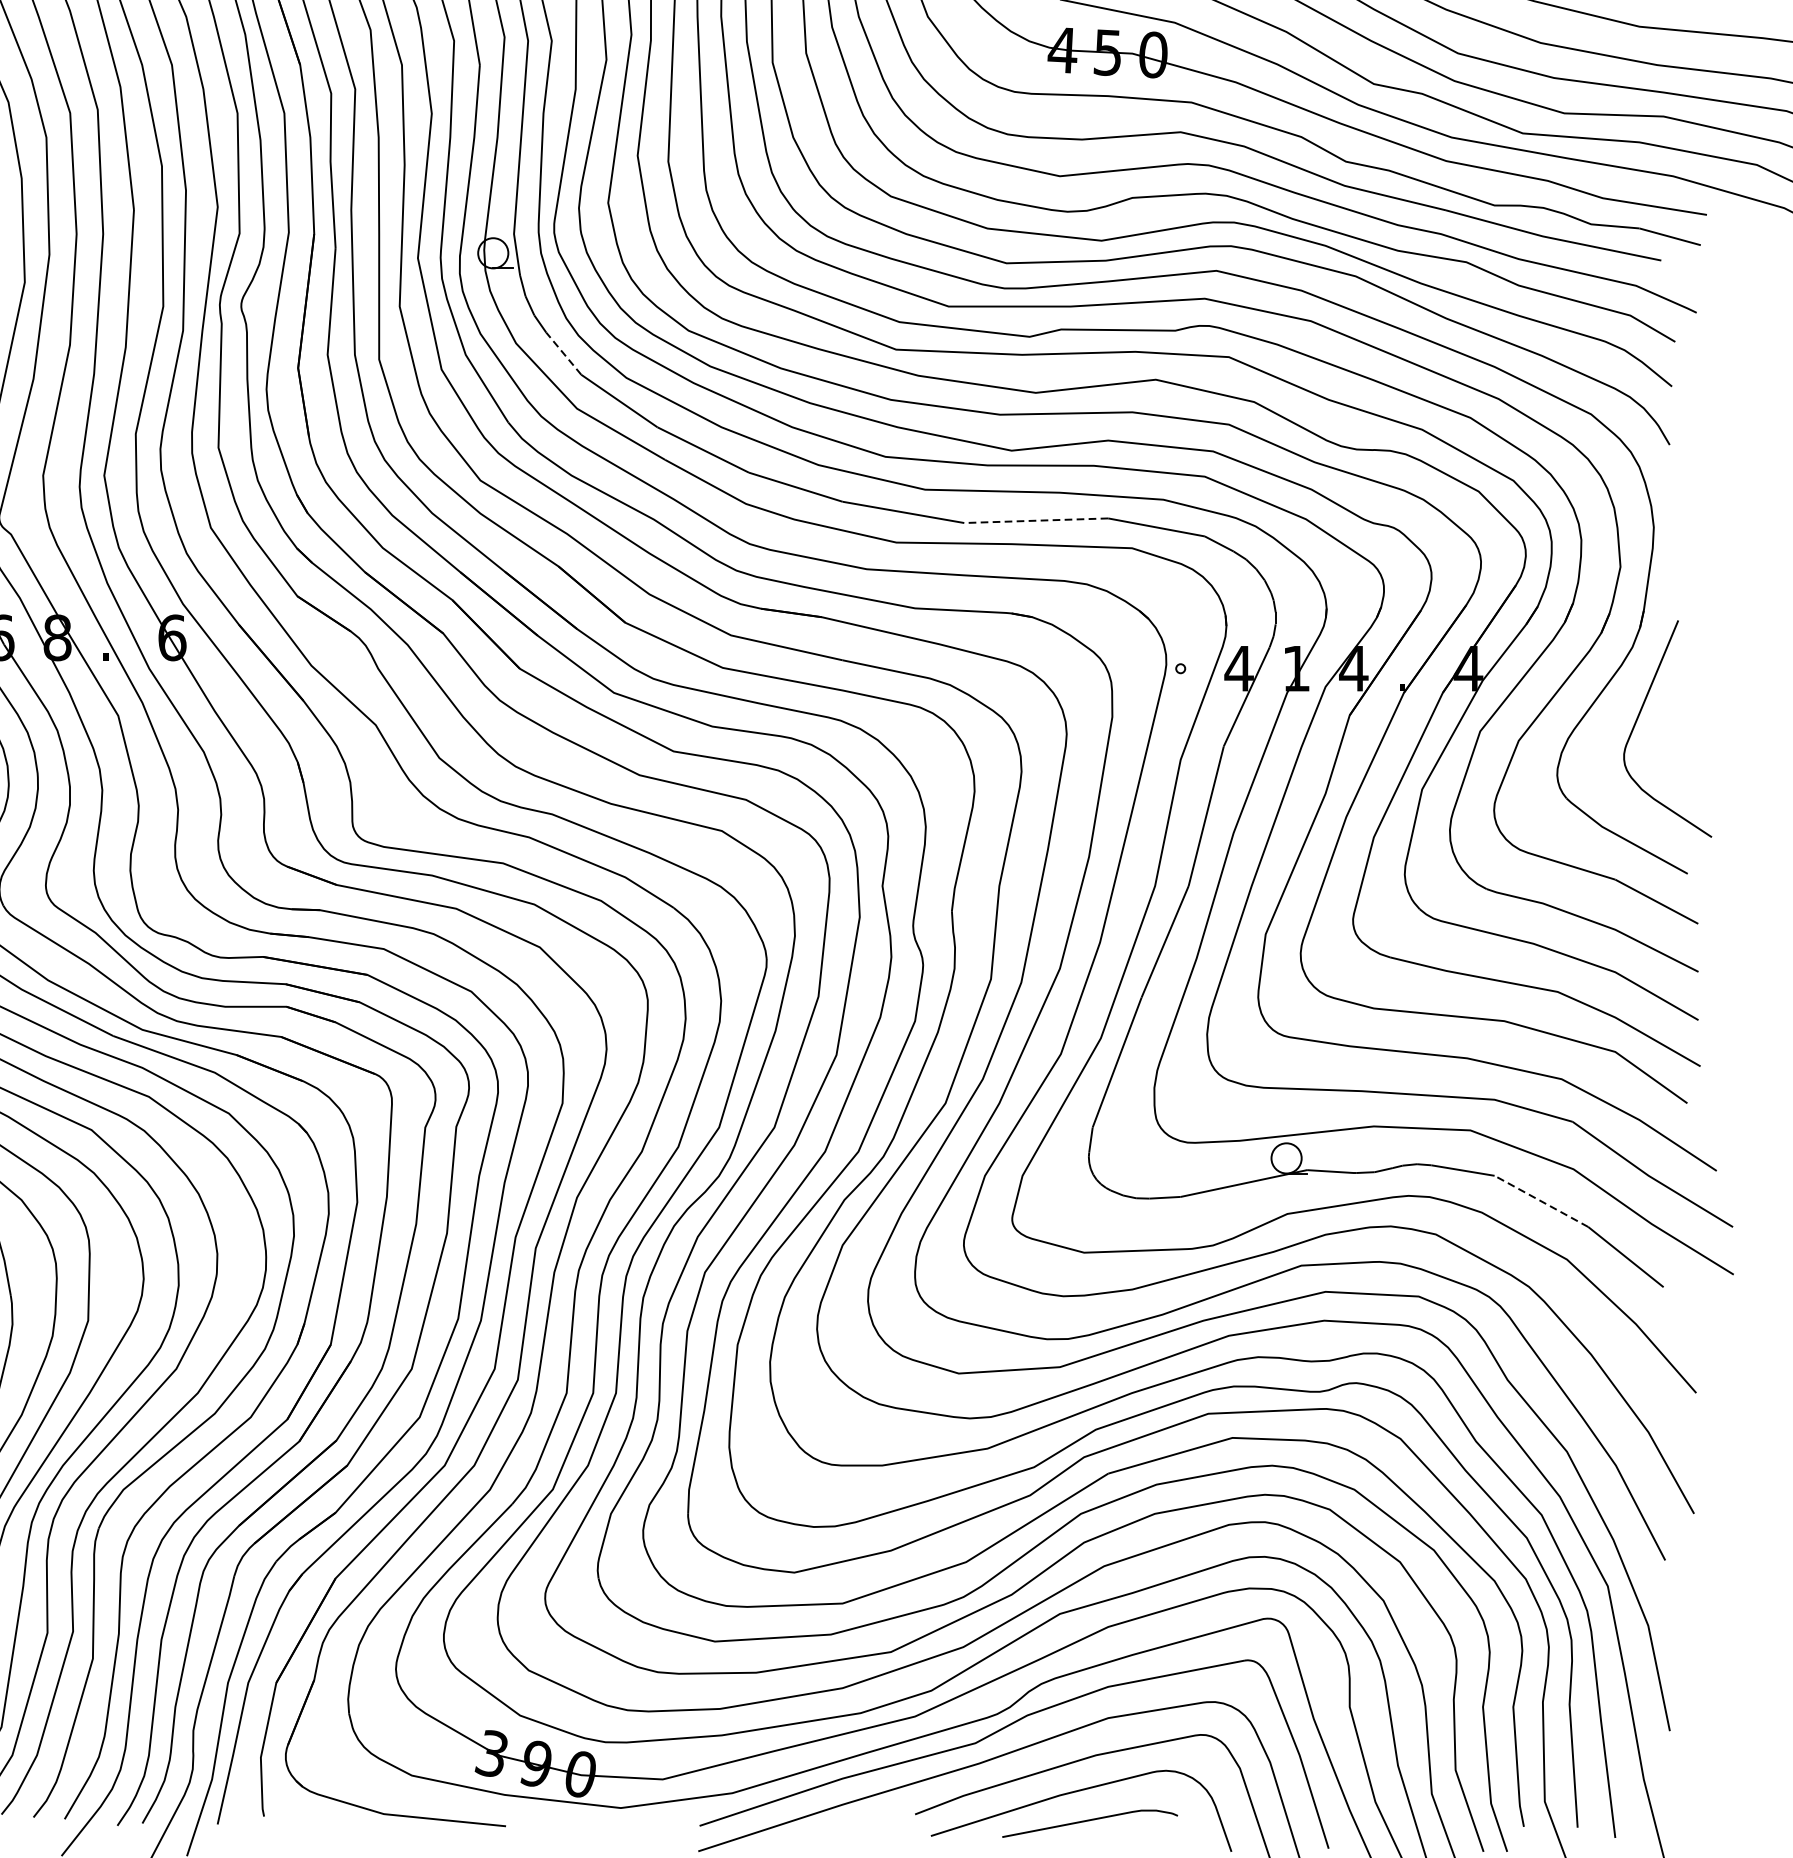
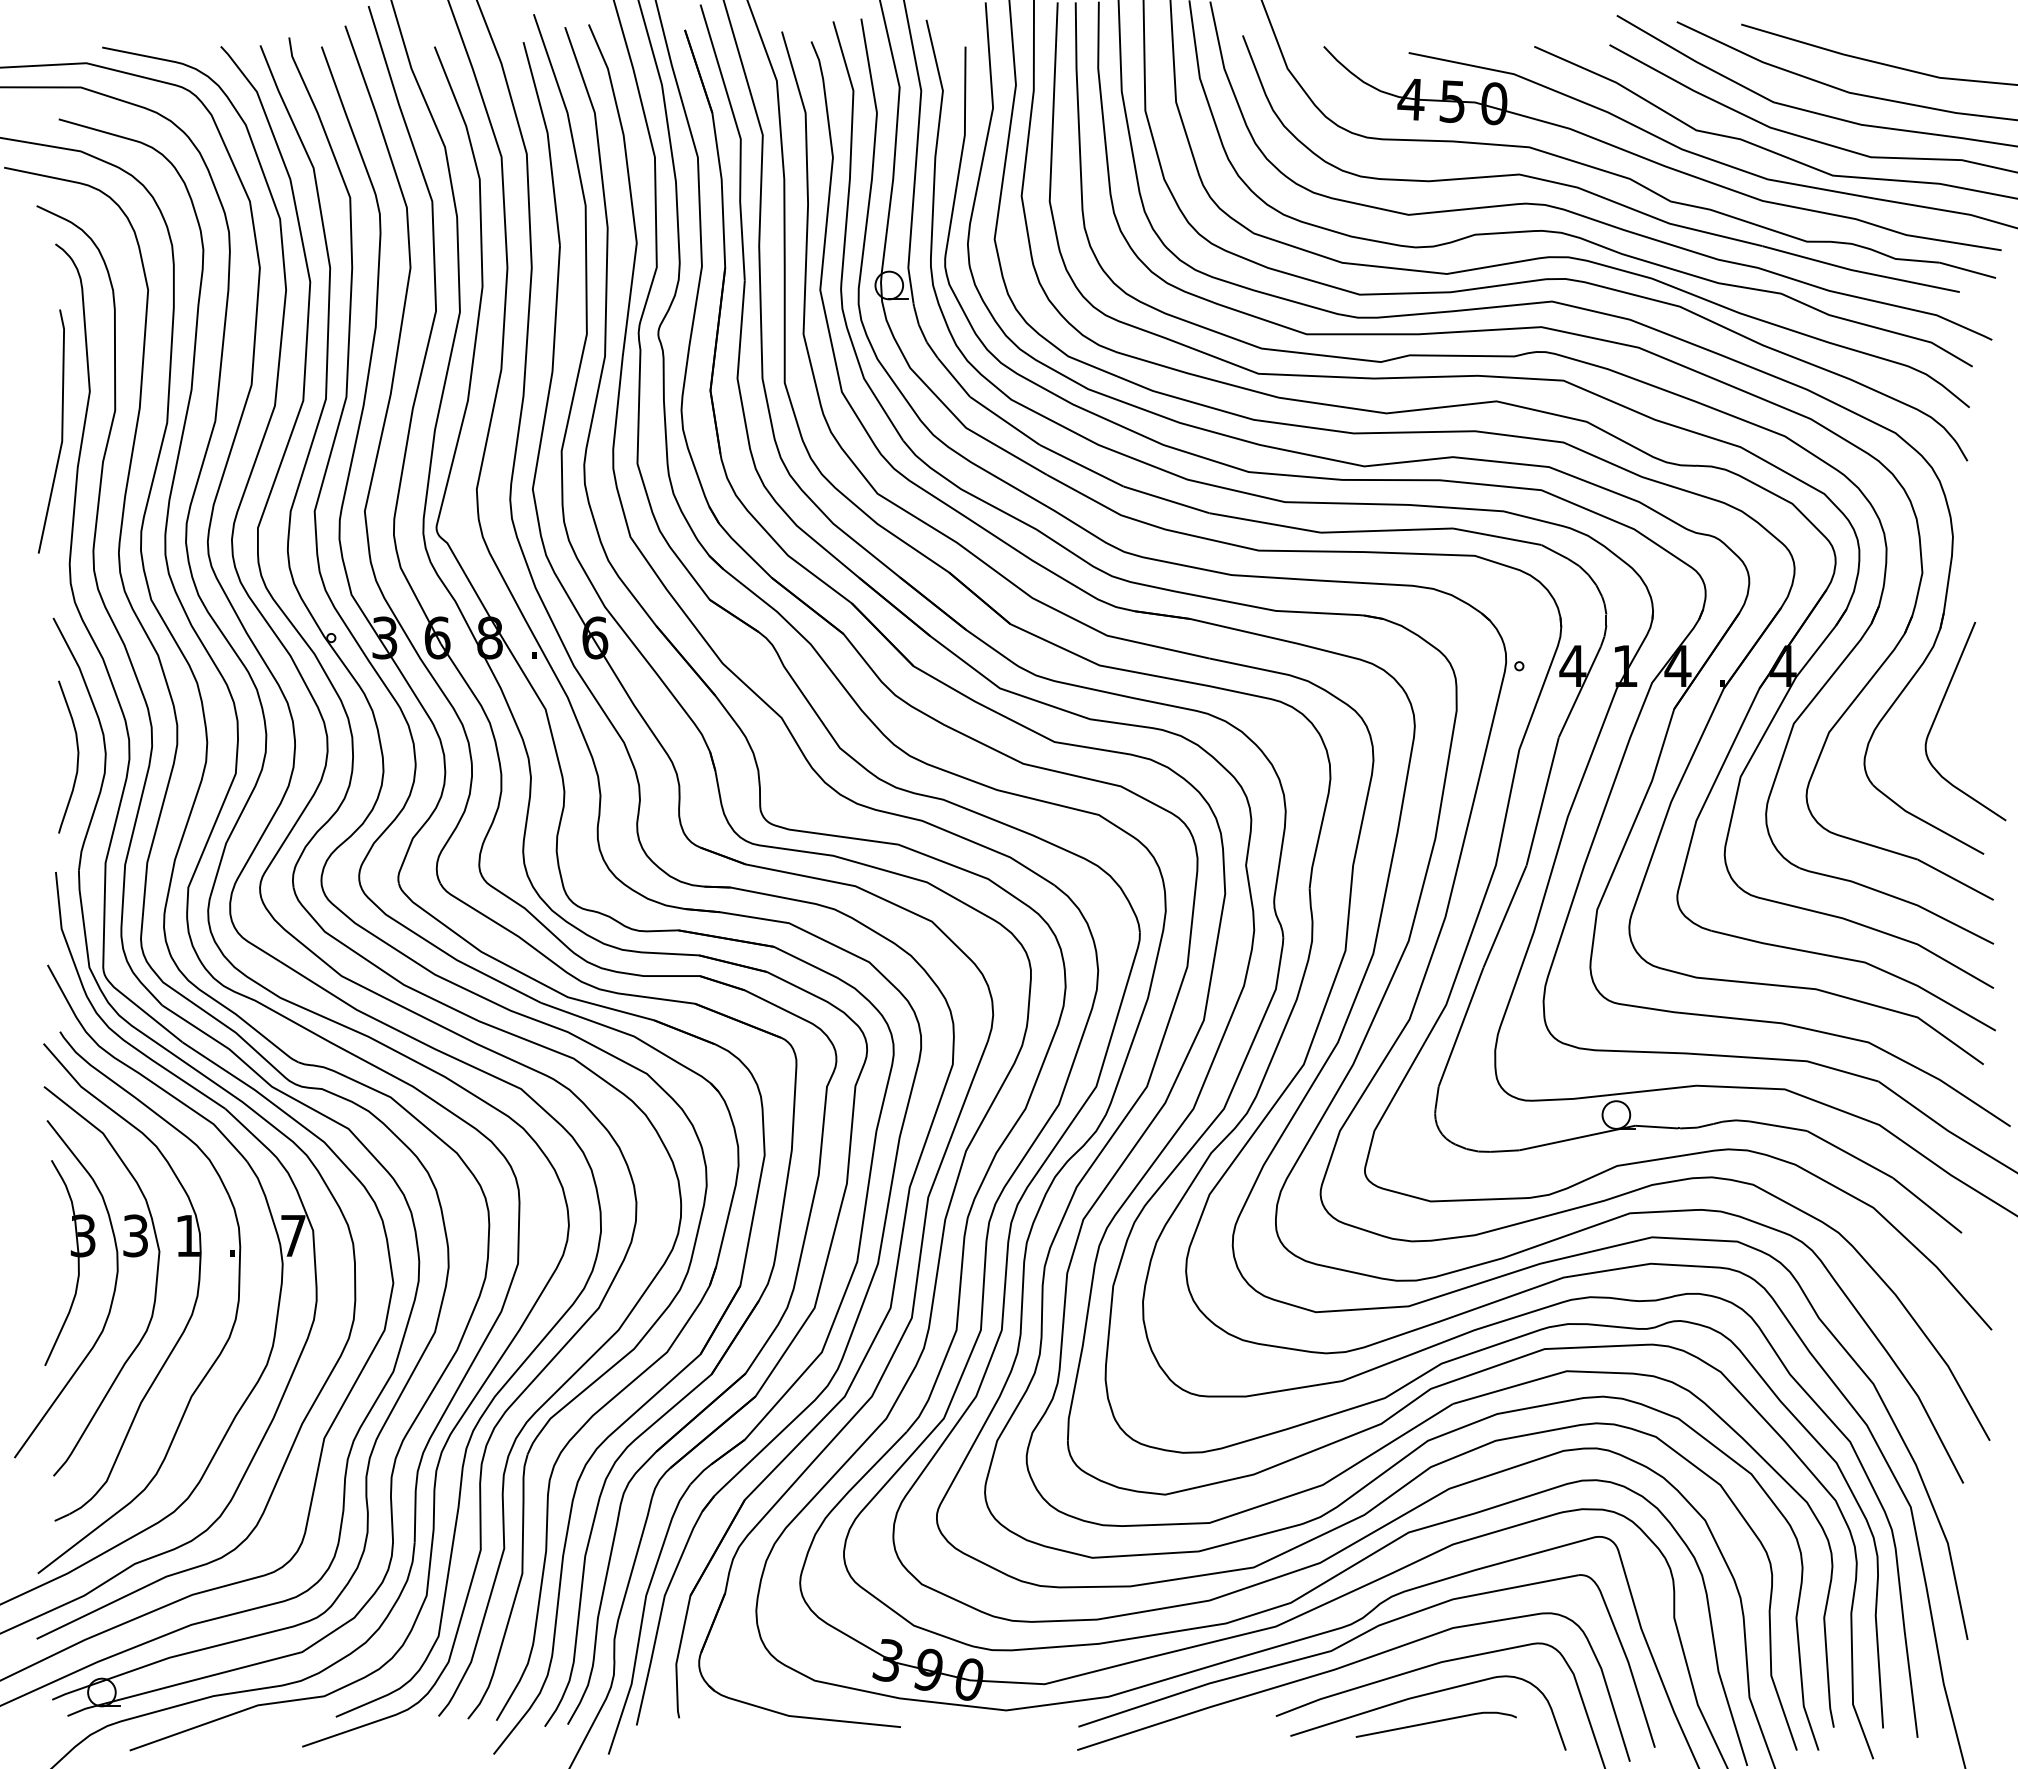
line: (563, 353) -> (953, 377), dashed -> solid
line: (1035, 520) -> (1386, 530), dashed -> solid
line: (1540, 1201) -> (1849, 1154), dashed -> solid

